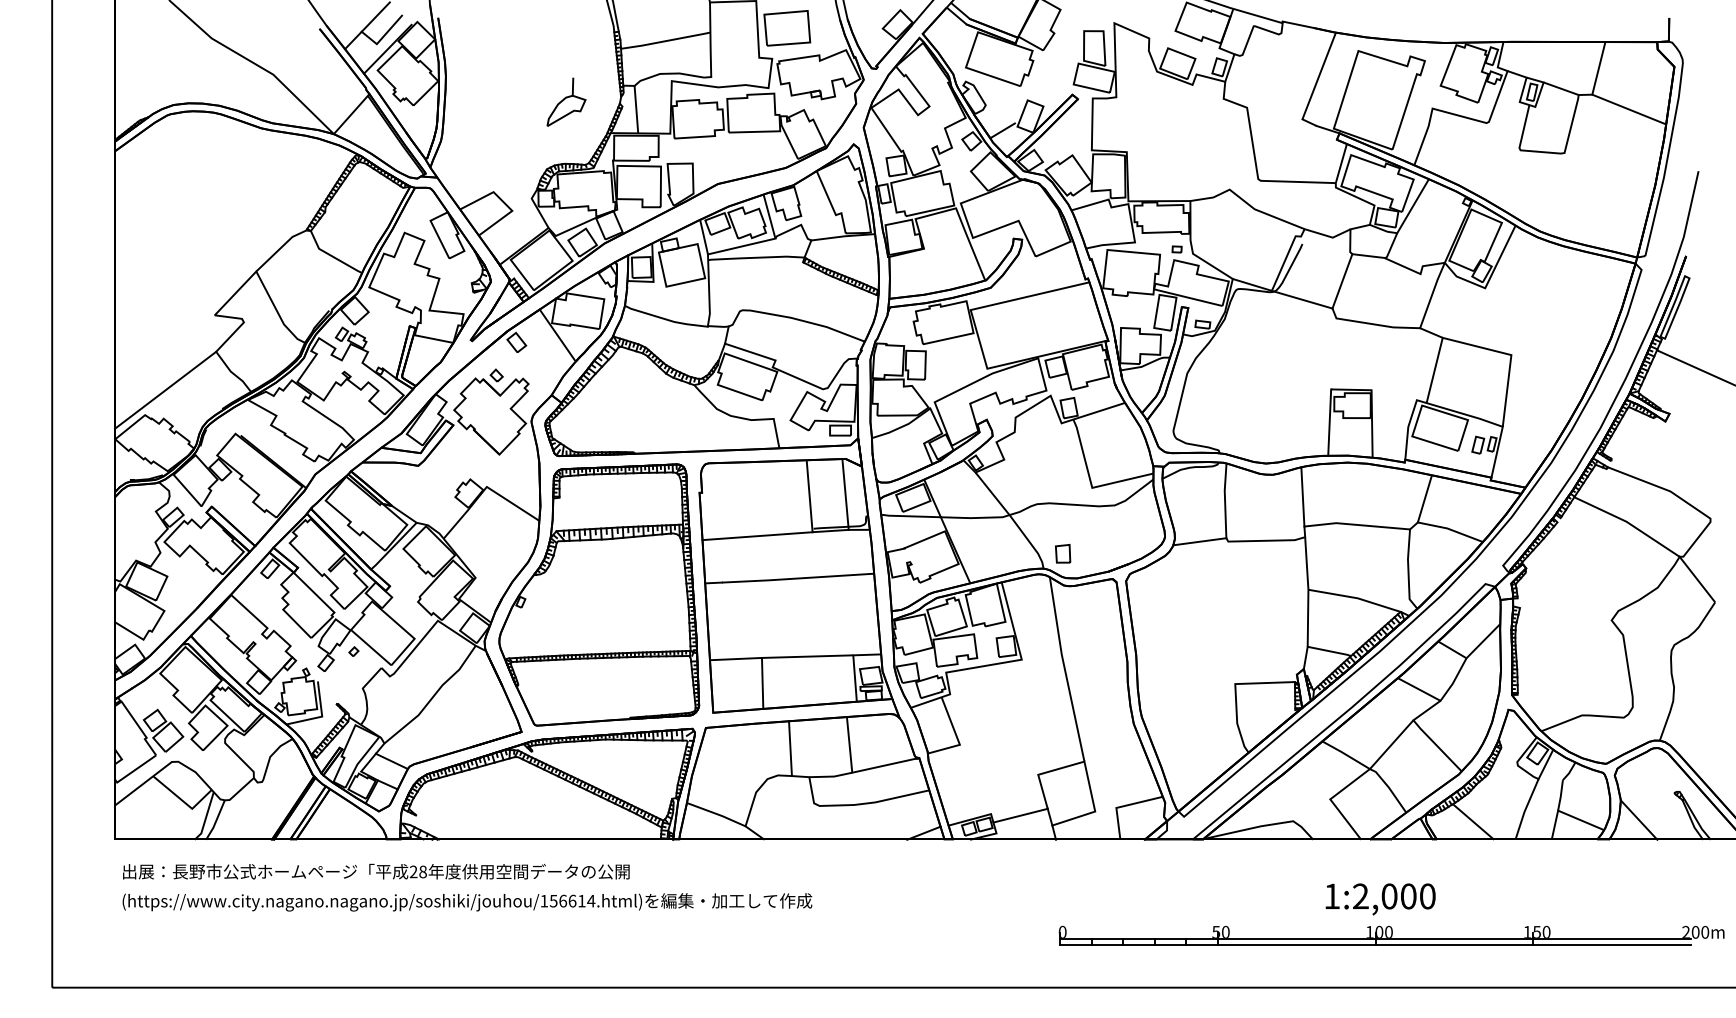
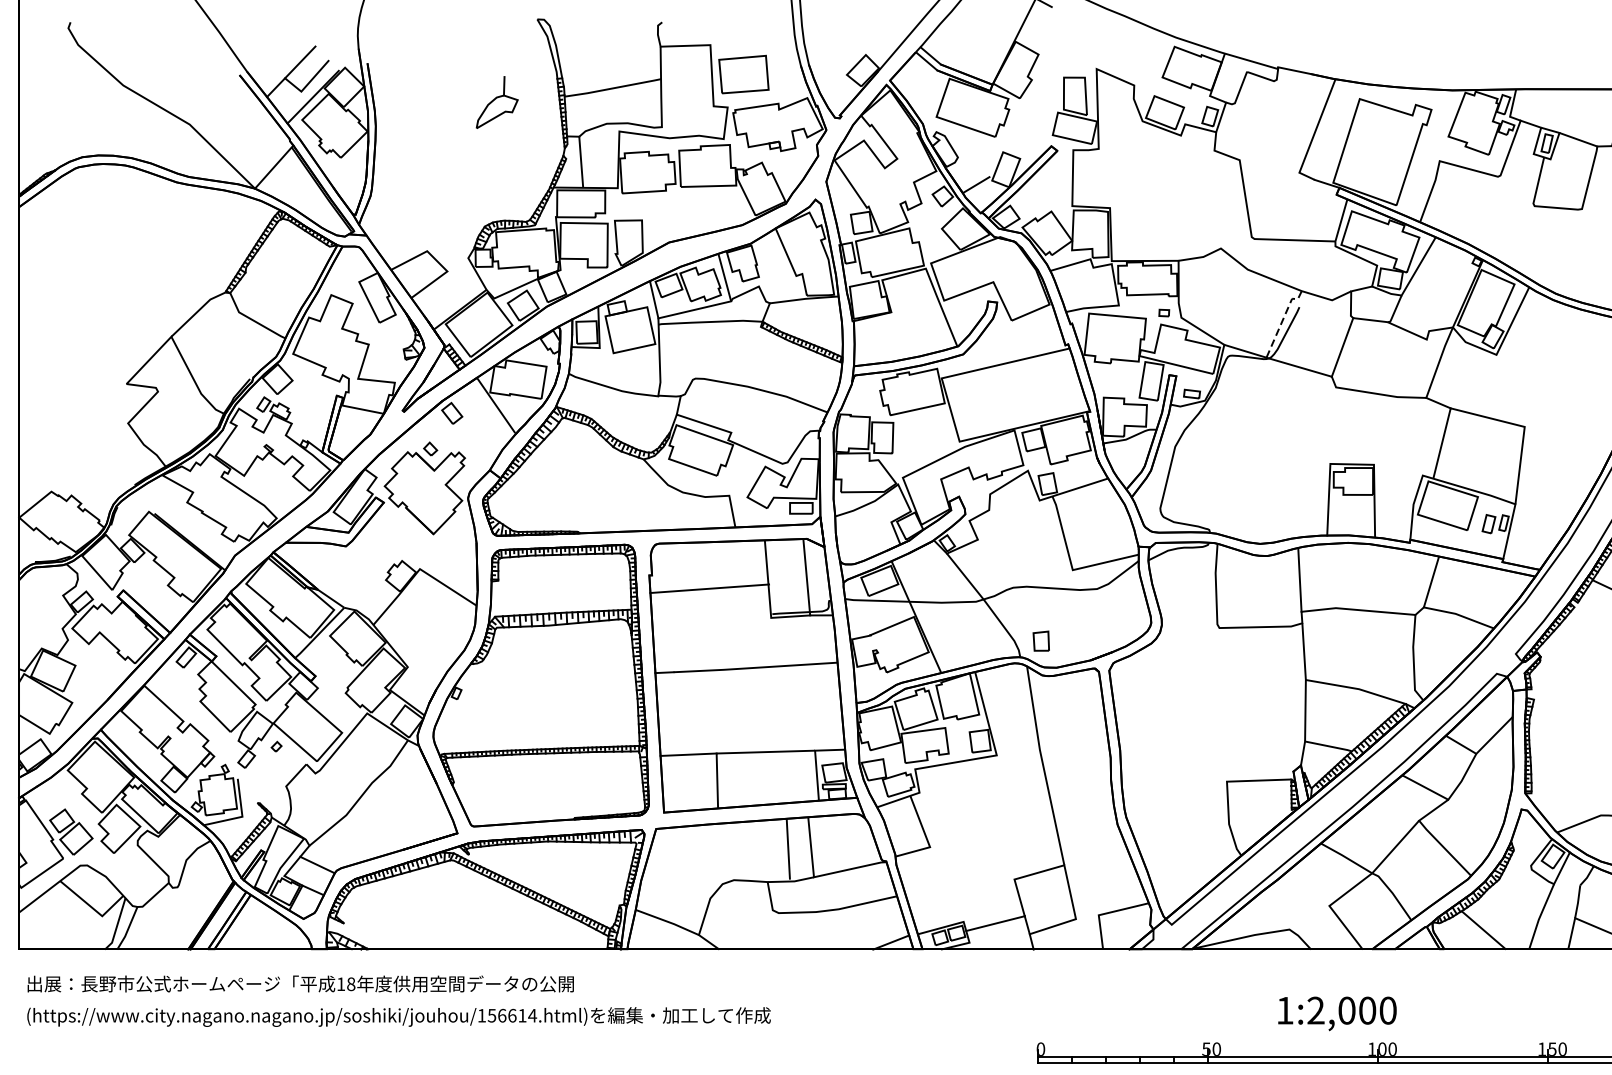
part: (566, 101) -> (497, 101), moved
line: (1286, 256) -> (1282, 320), solid -> dashed
line: (165, 389) -> (73, 464), removed
line: (757, 536) -> (709, 589), moved
line: (1199, 541) -> (1188, 627), removed
line: (790, 748) -> (788, 848), moved
text: (413, 871) -> (340, 983), 28 -> 18
text: (1380, 899) -> (1337, 1013), moved

